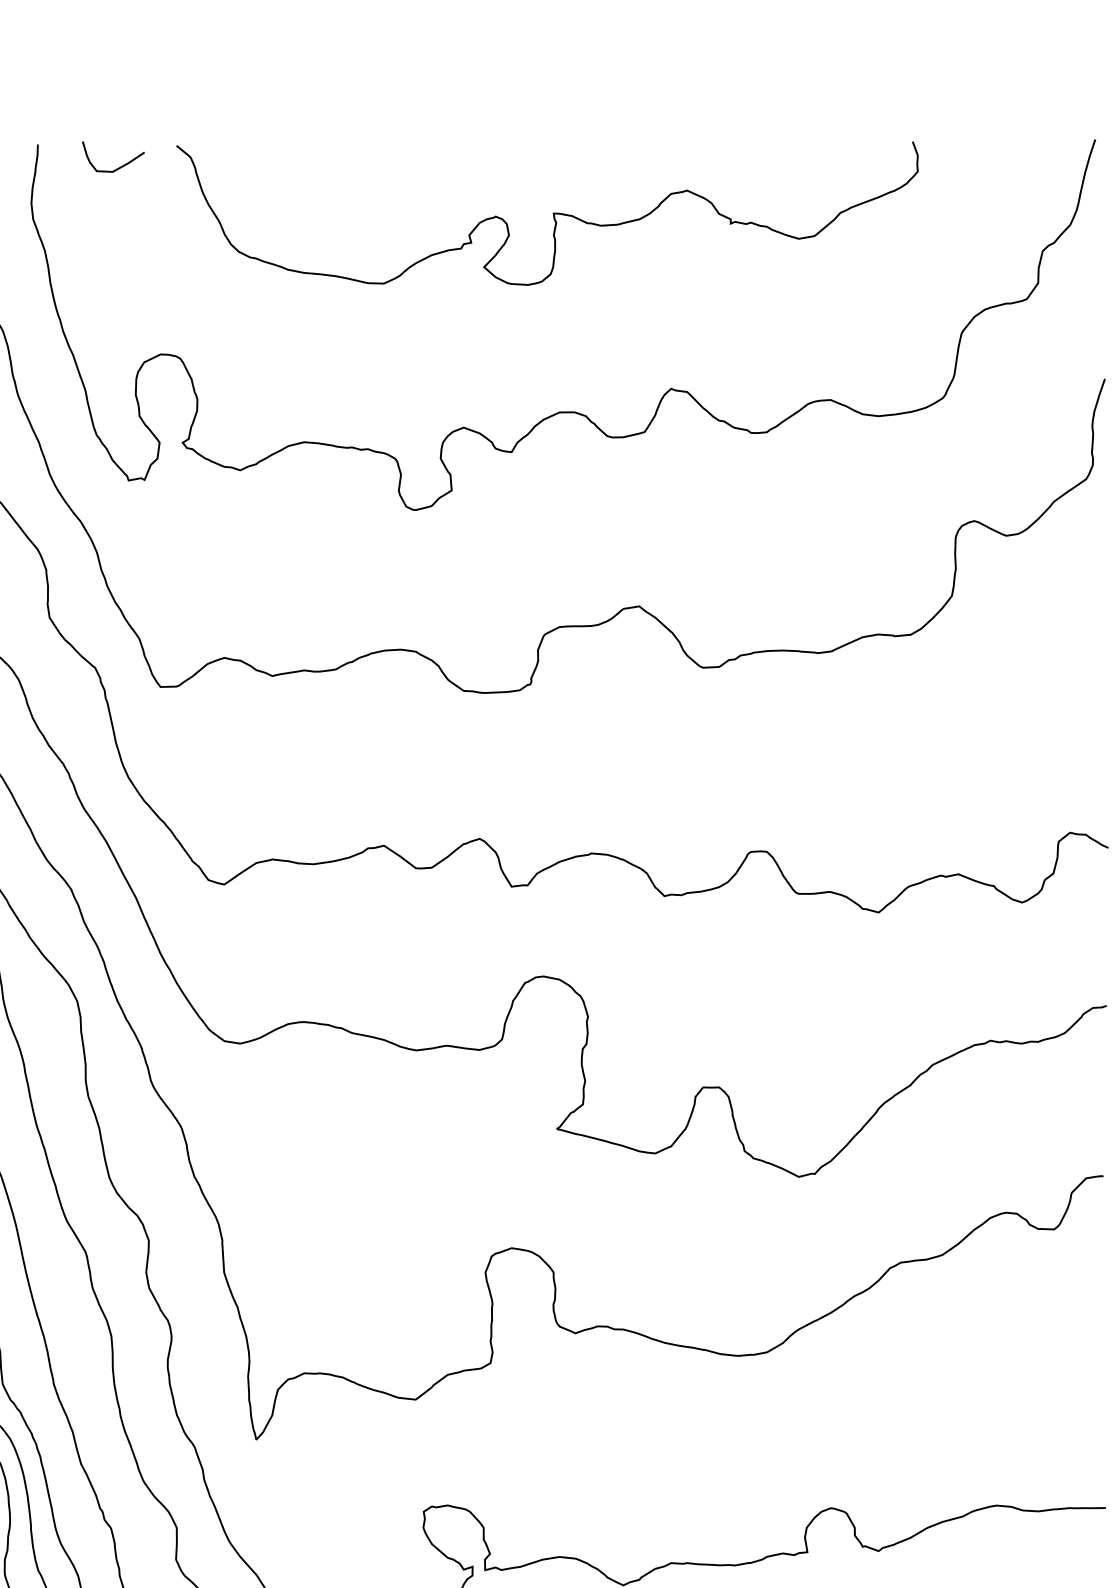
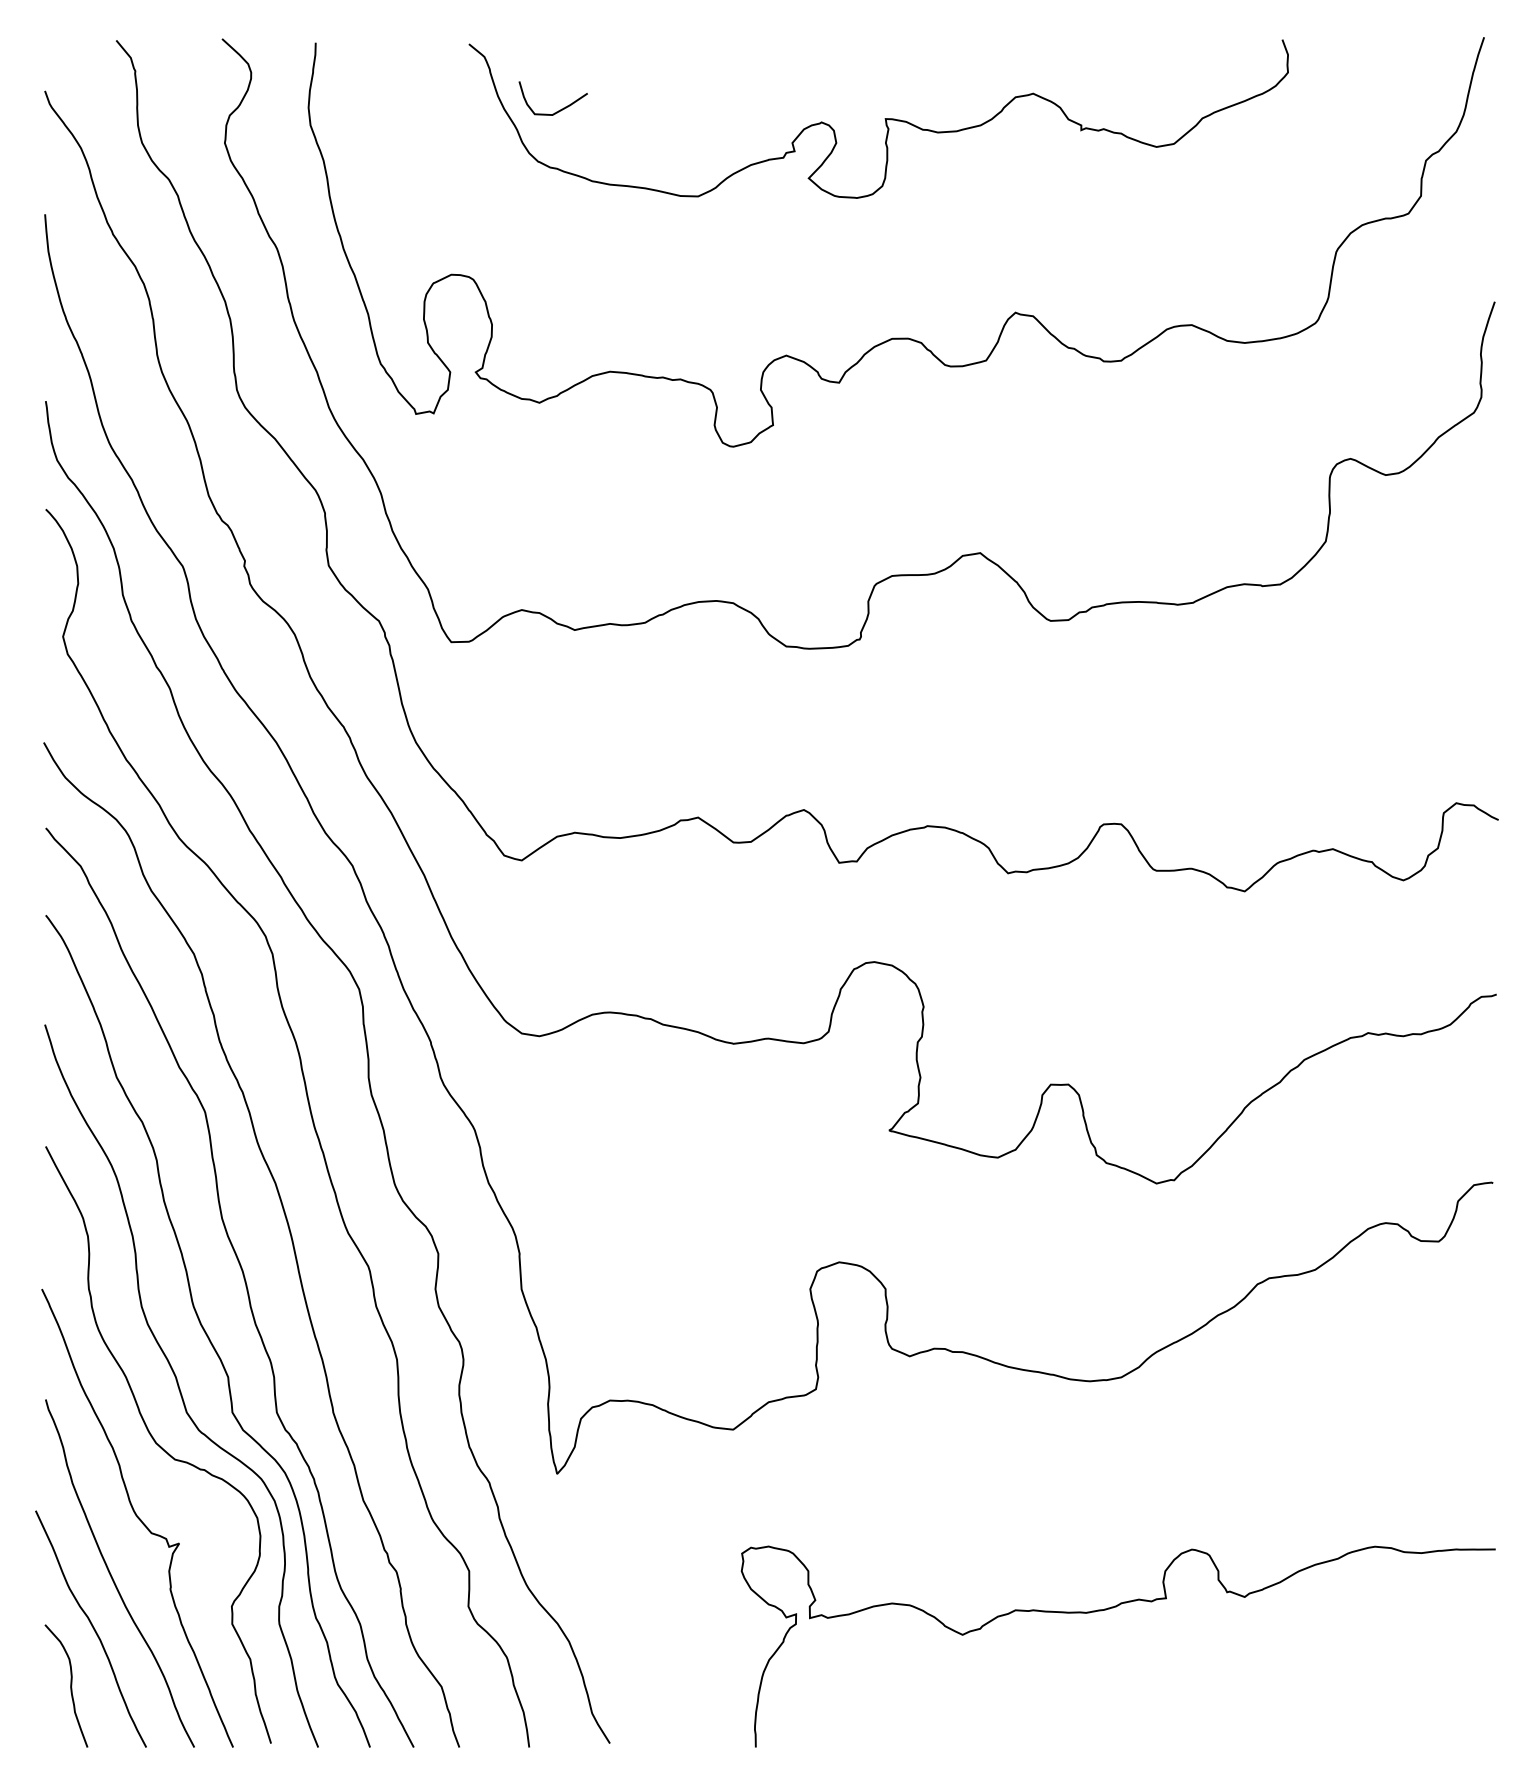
curve: (118, 167) -> (558, 110), moved

